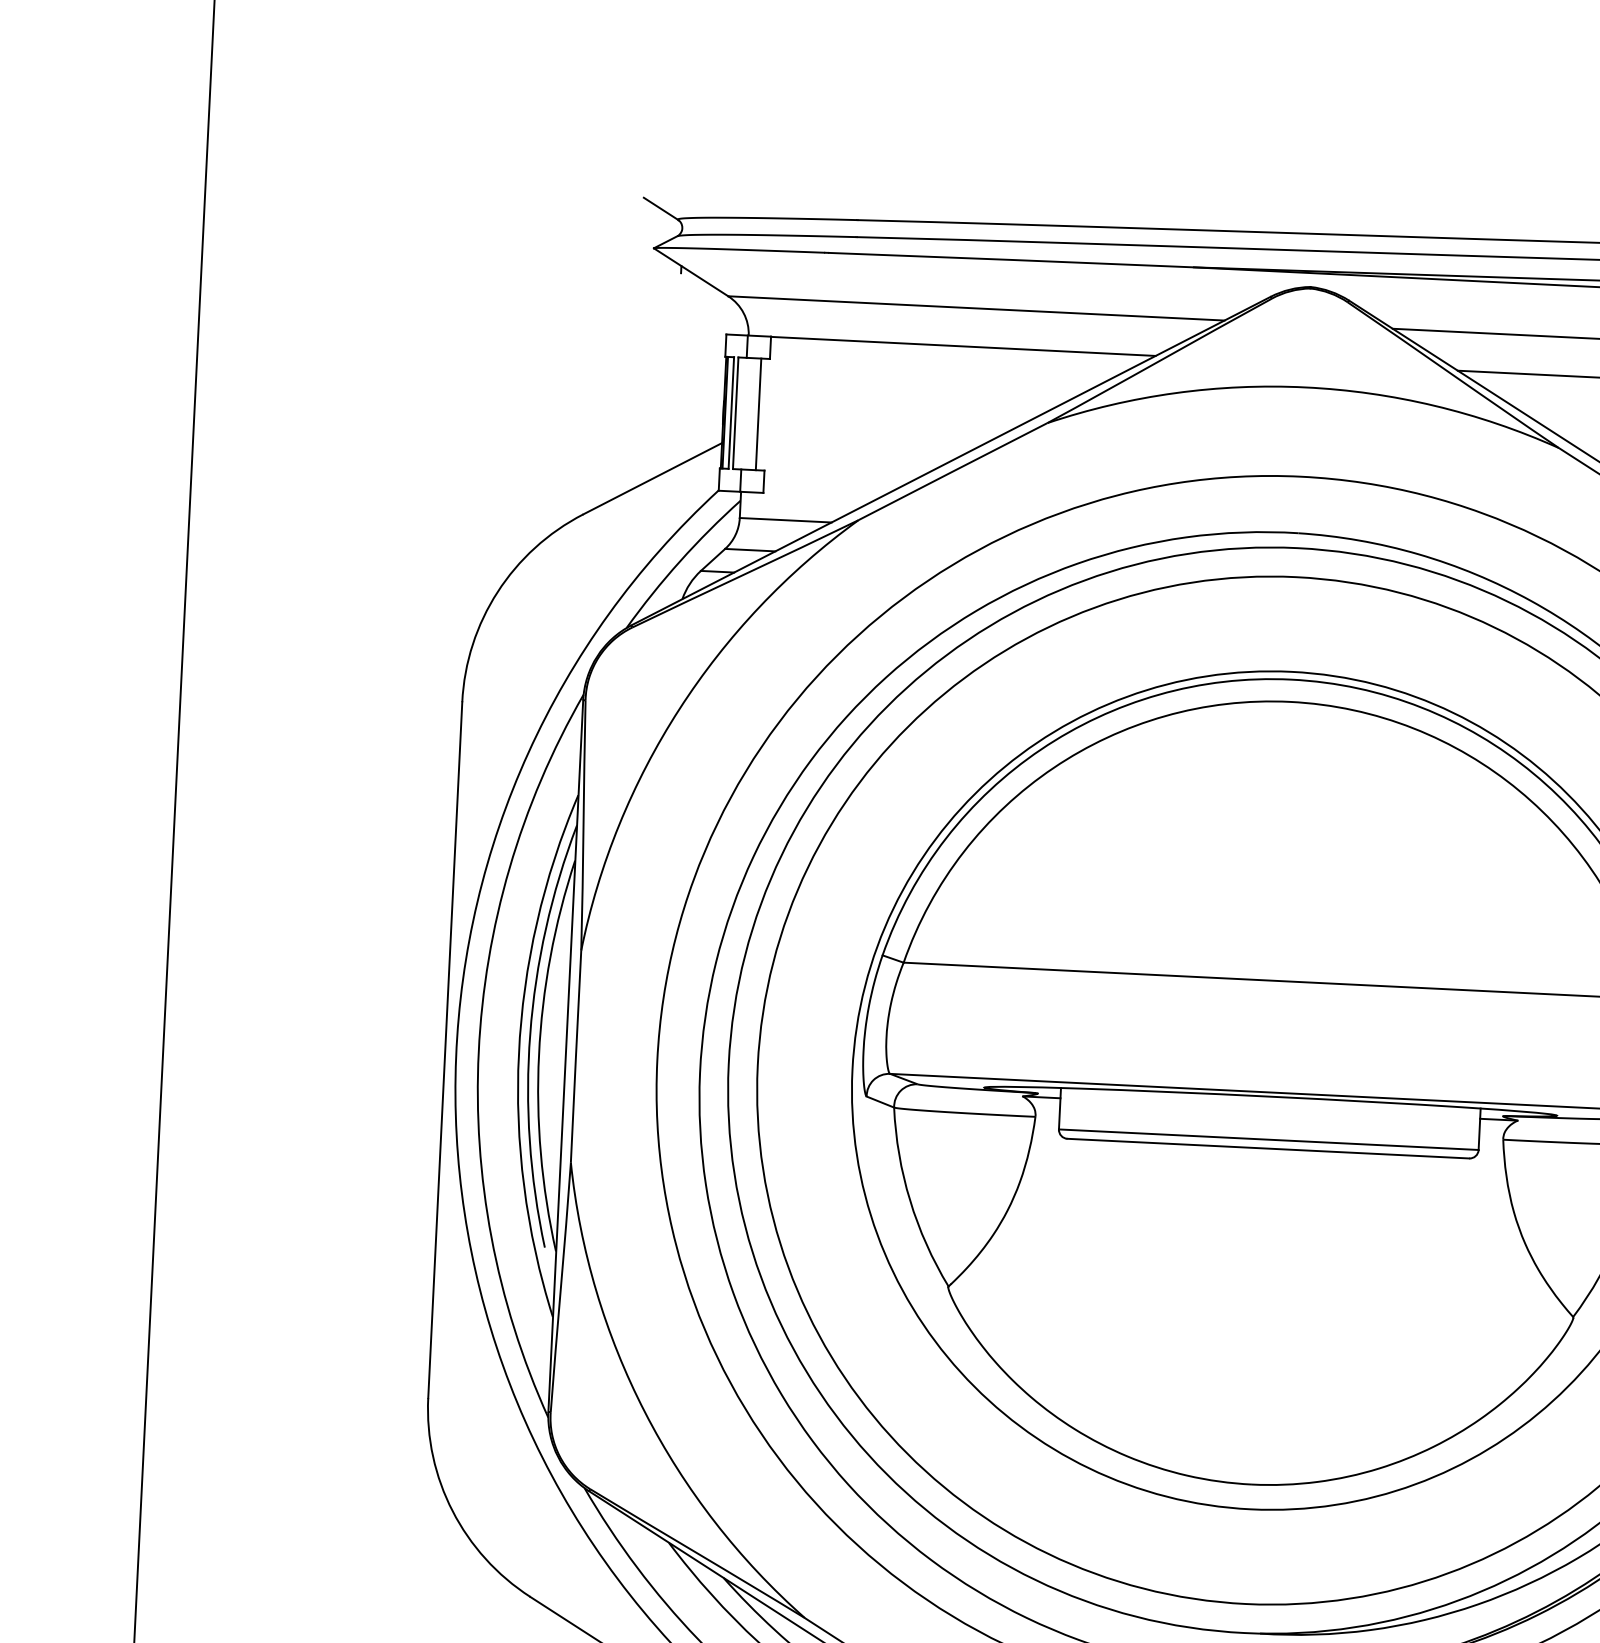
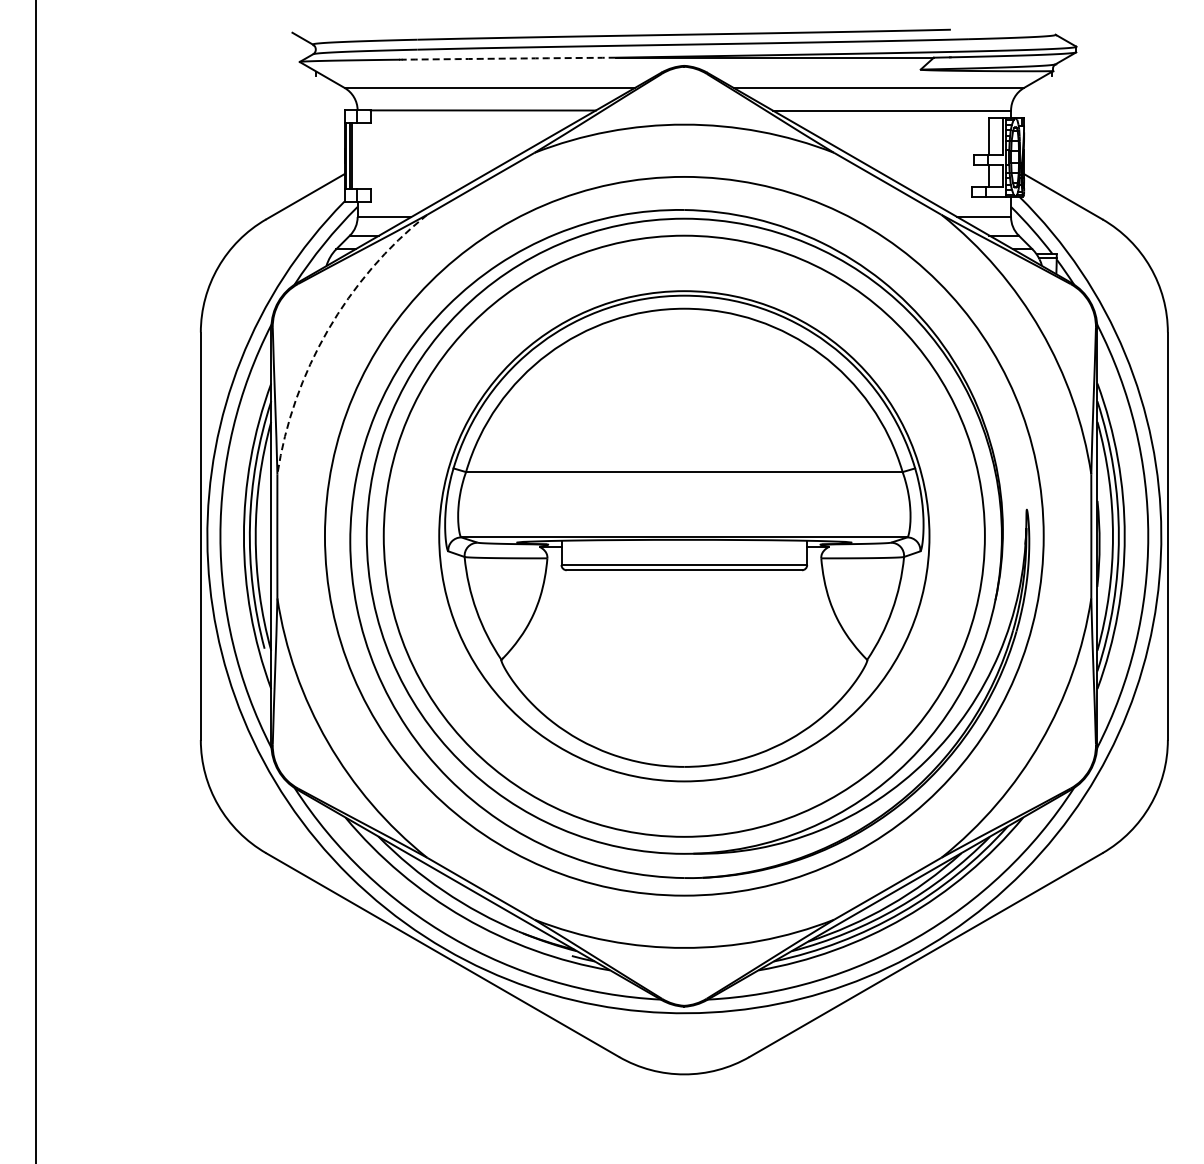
arc: (1010, 259) -> (508, 58), solid -> dashed
line: (758, 413) -> (365, 155), removed
arc: (678, 709) -> (327, 330), solid -> dashed

